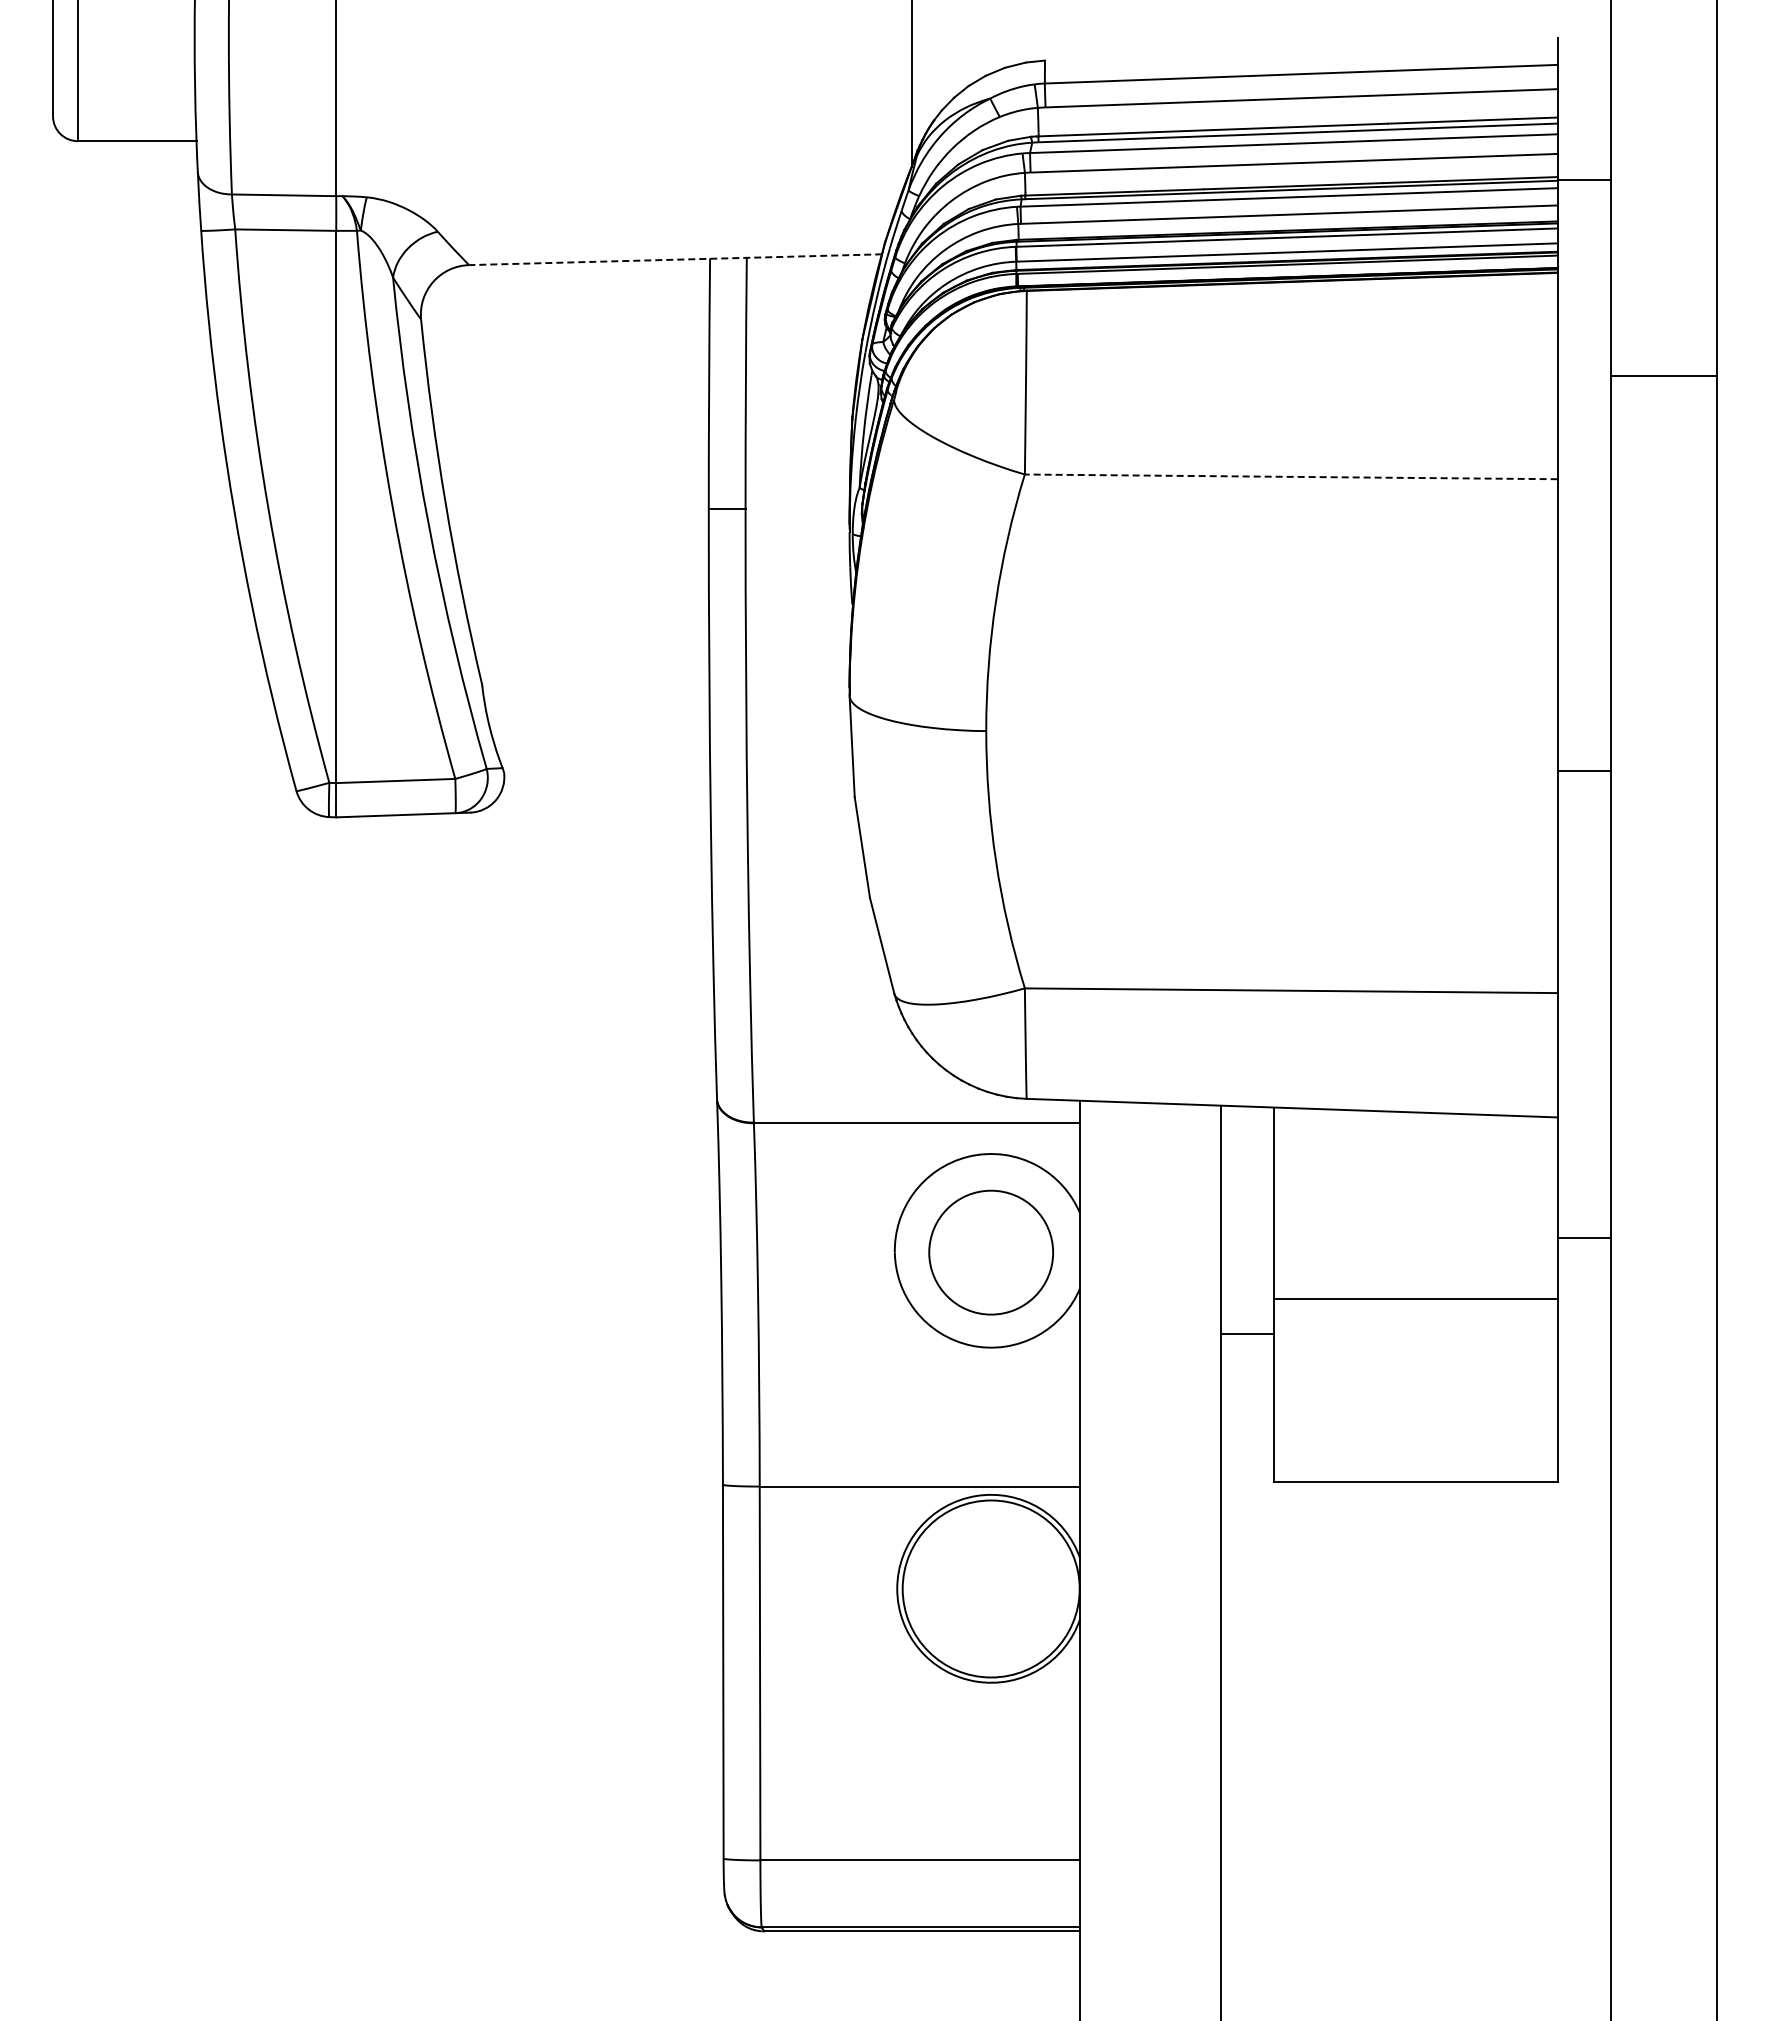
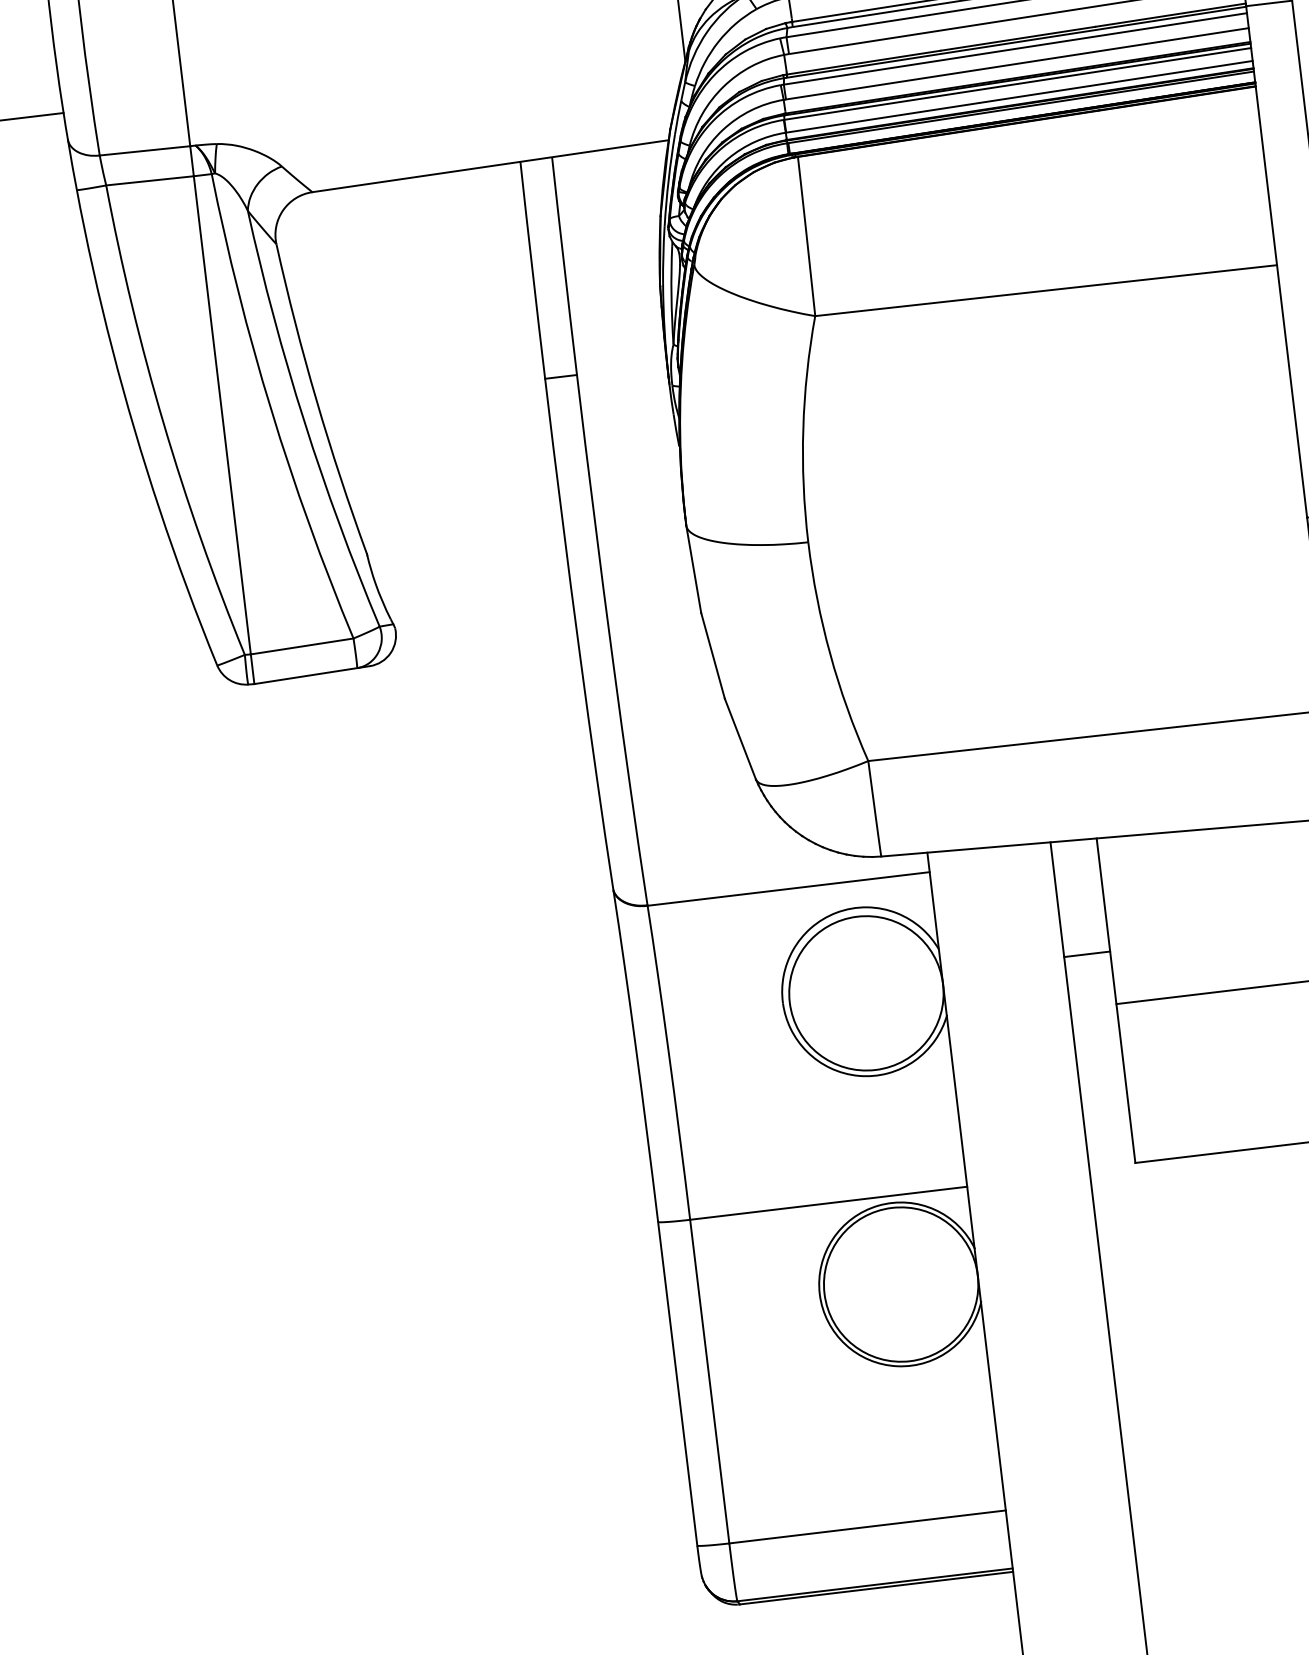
line: (675, 259) -> (490, 166), dashed -> solid
line: (1290, 476) -> (1045, 290), dashed -> solid
circle: (990, 1252) -> (865, 993), size x1.43
line: (1247, 1334) -> (1086, 954), moved

